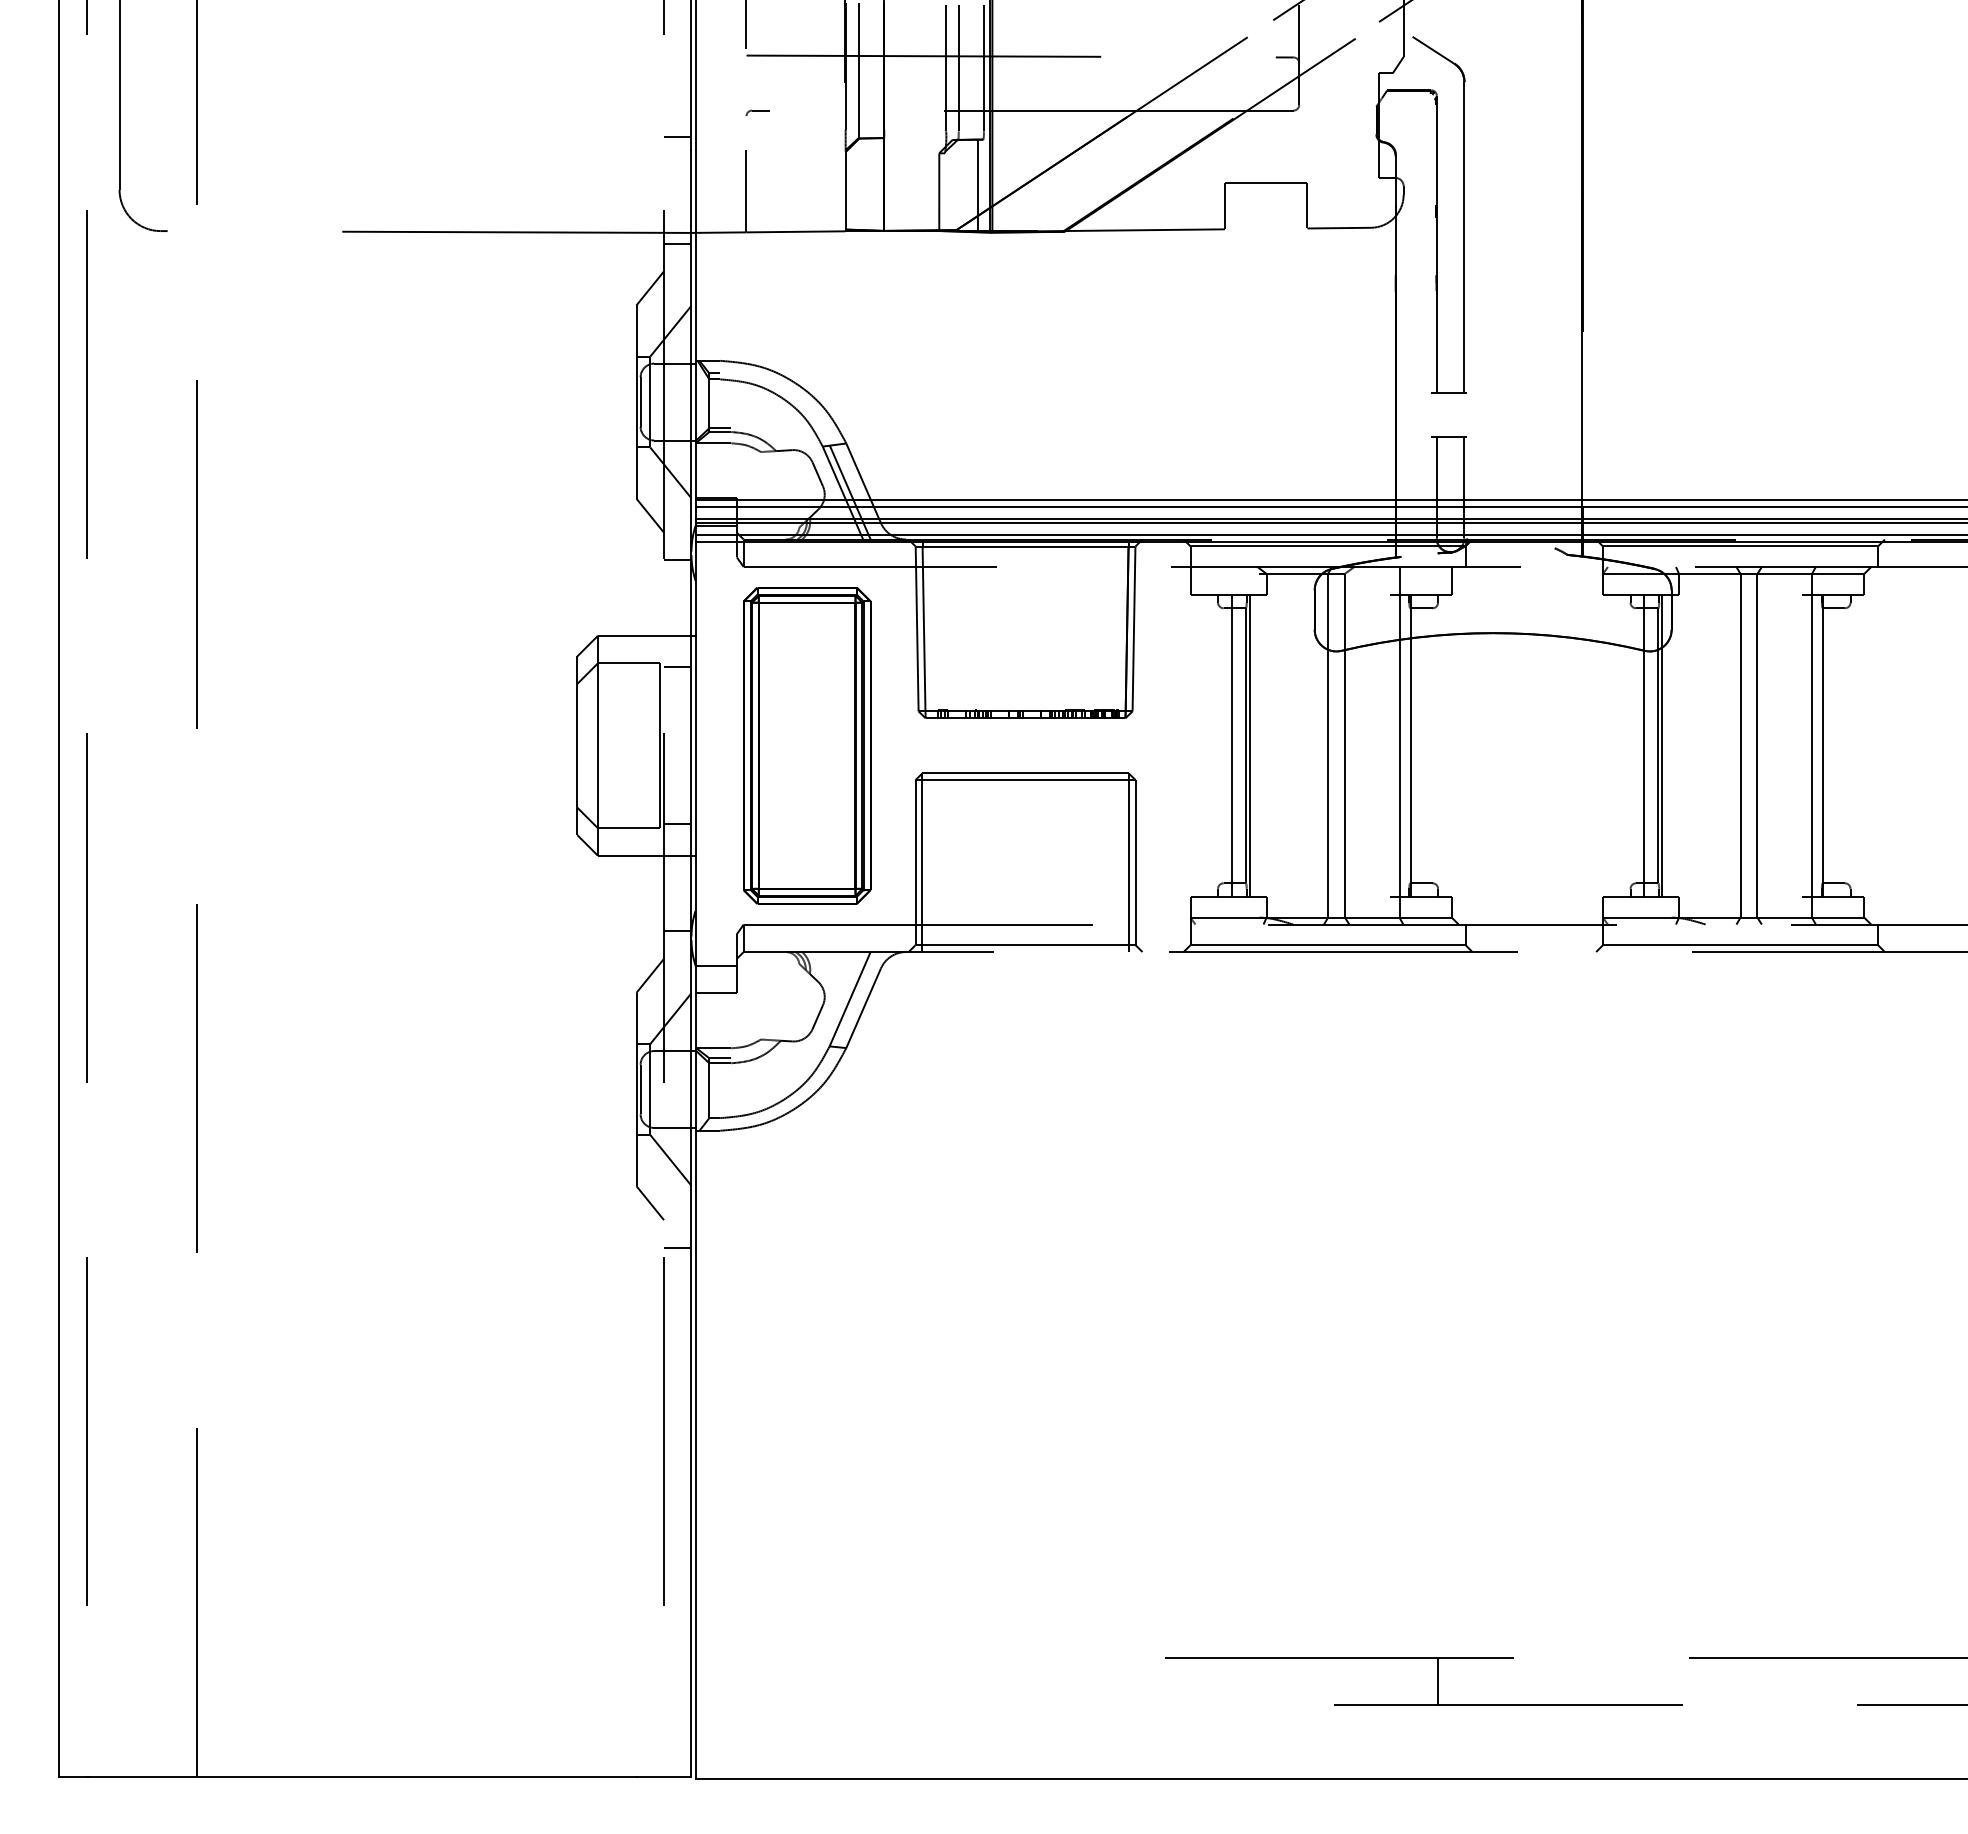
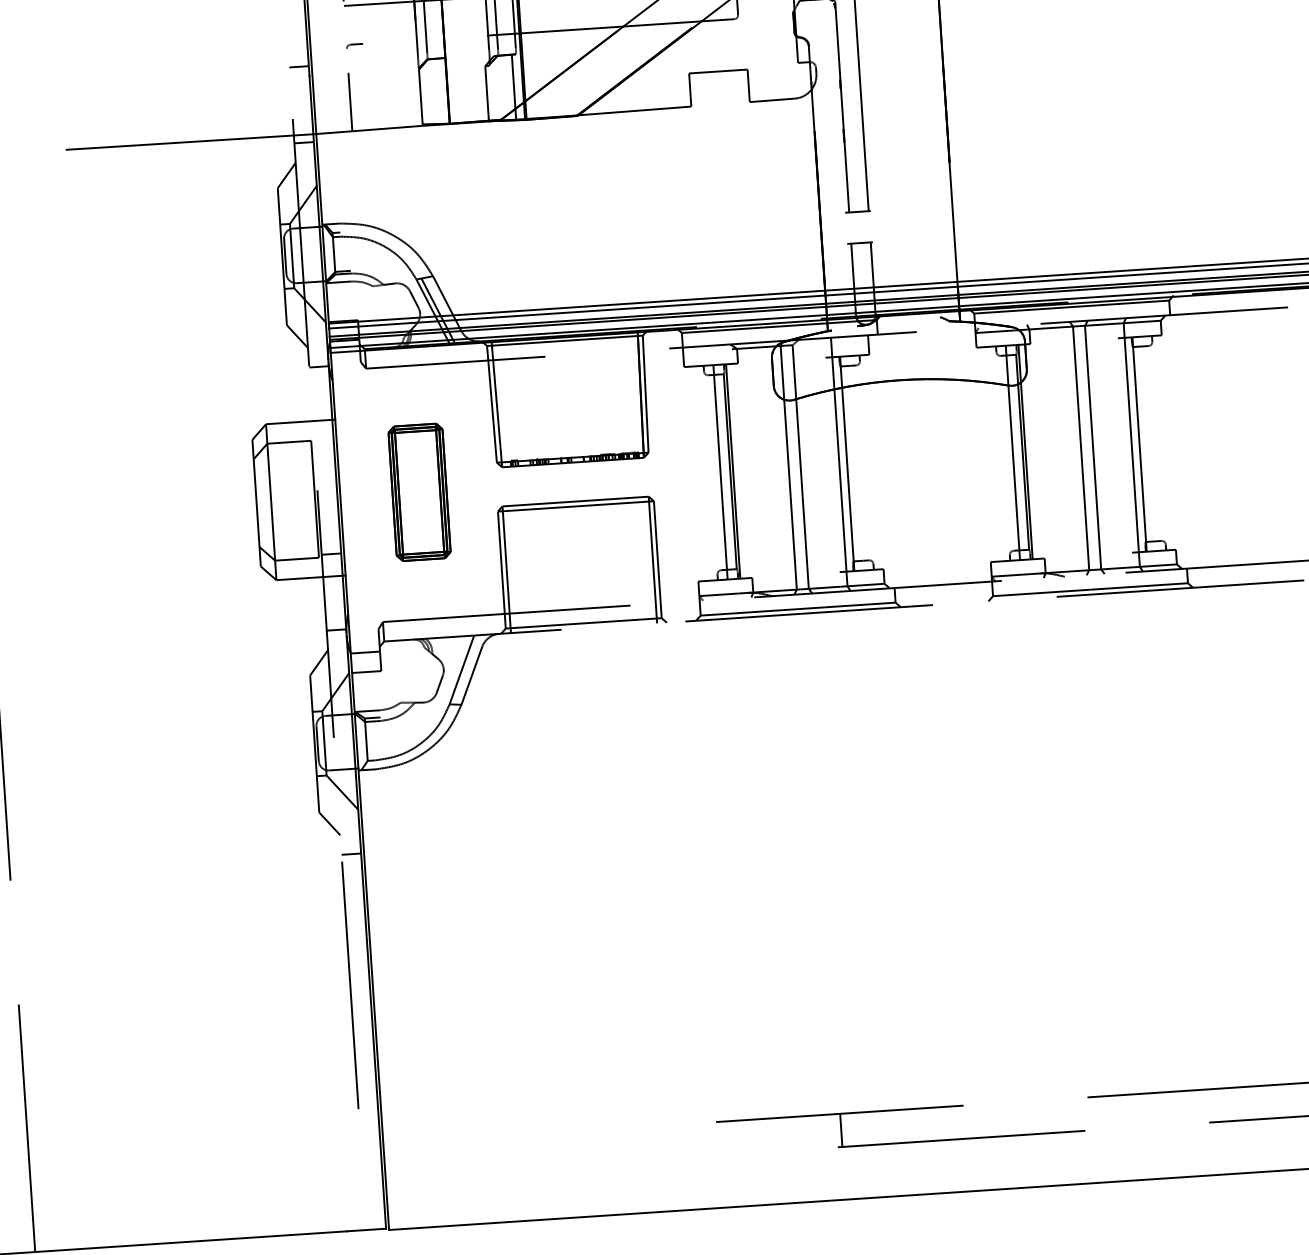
line: (677, 667) -> (323, 442), removed
part: (807, 745) -> (419, 492), size x0.6
line: (1438, 1680) -> (841, 1129), moved

